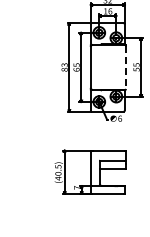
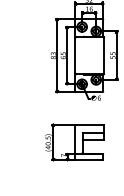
line: (125, 67) -> (103, 55), dashed -> solid

